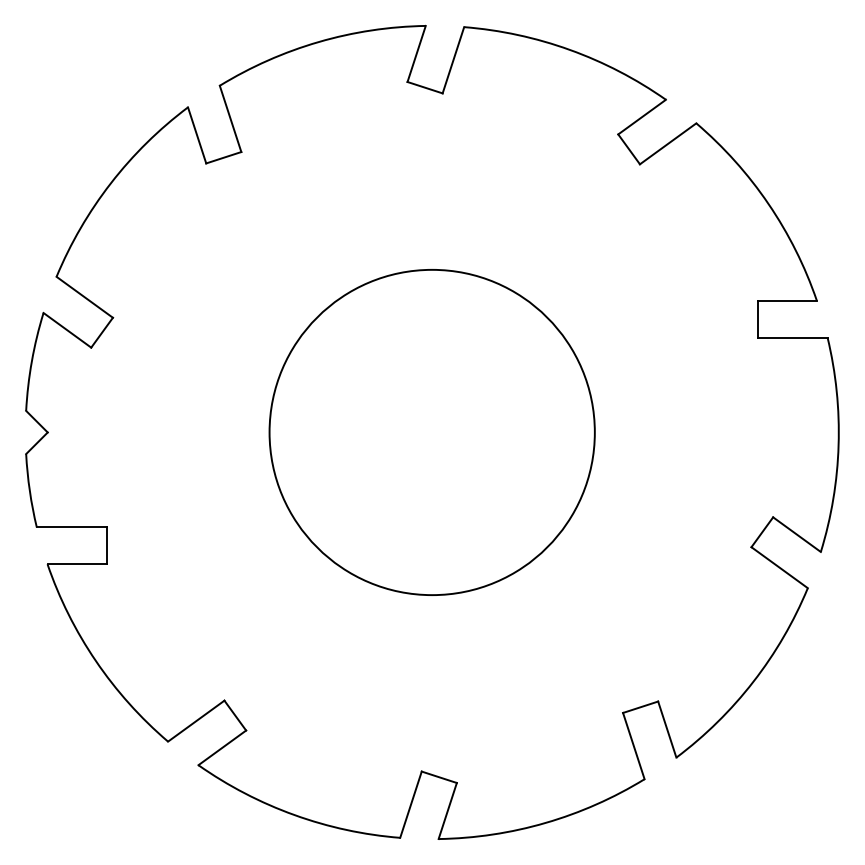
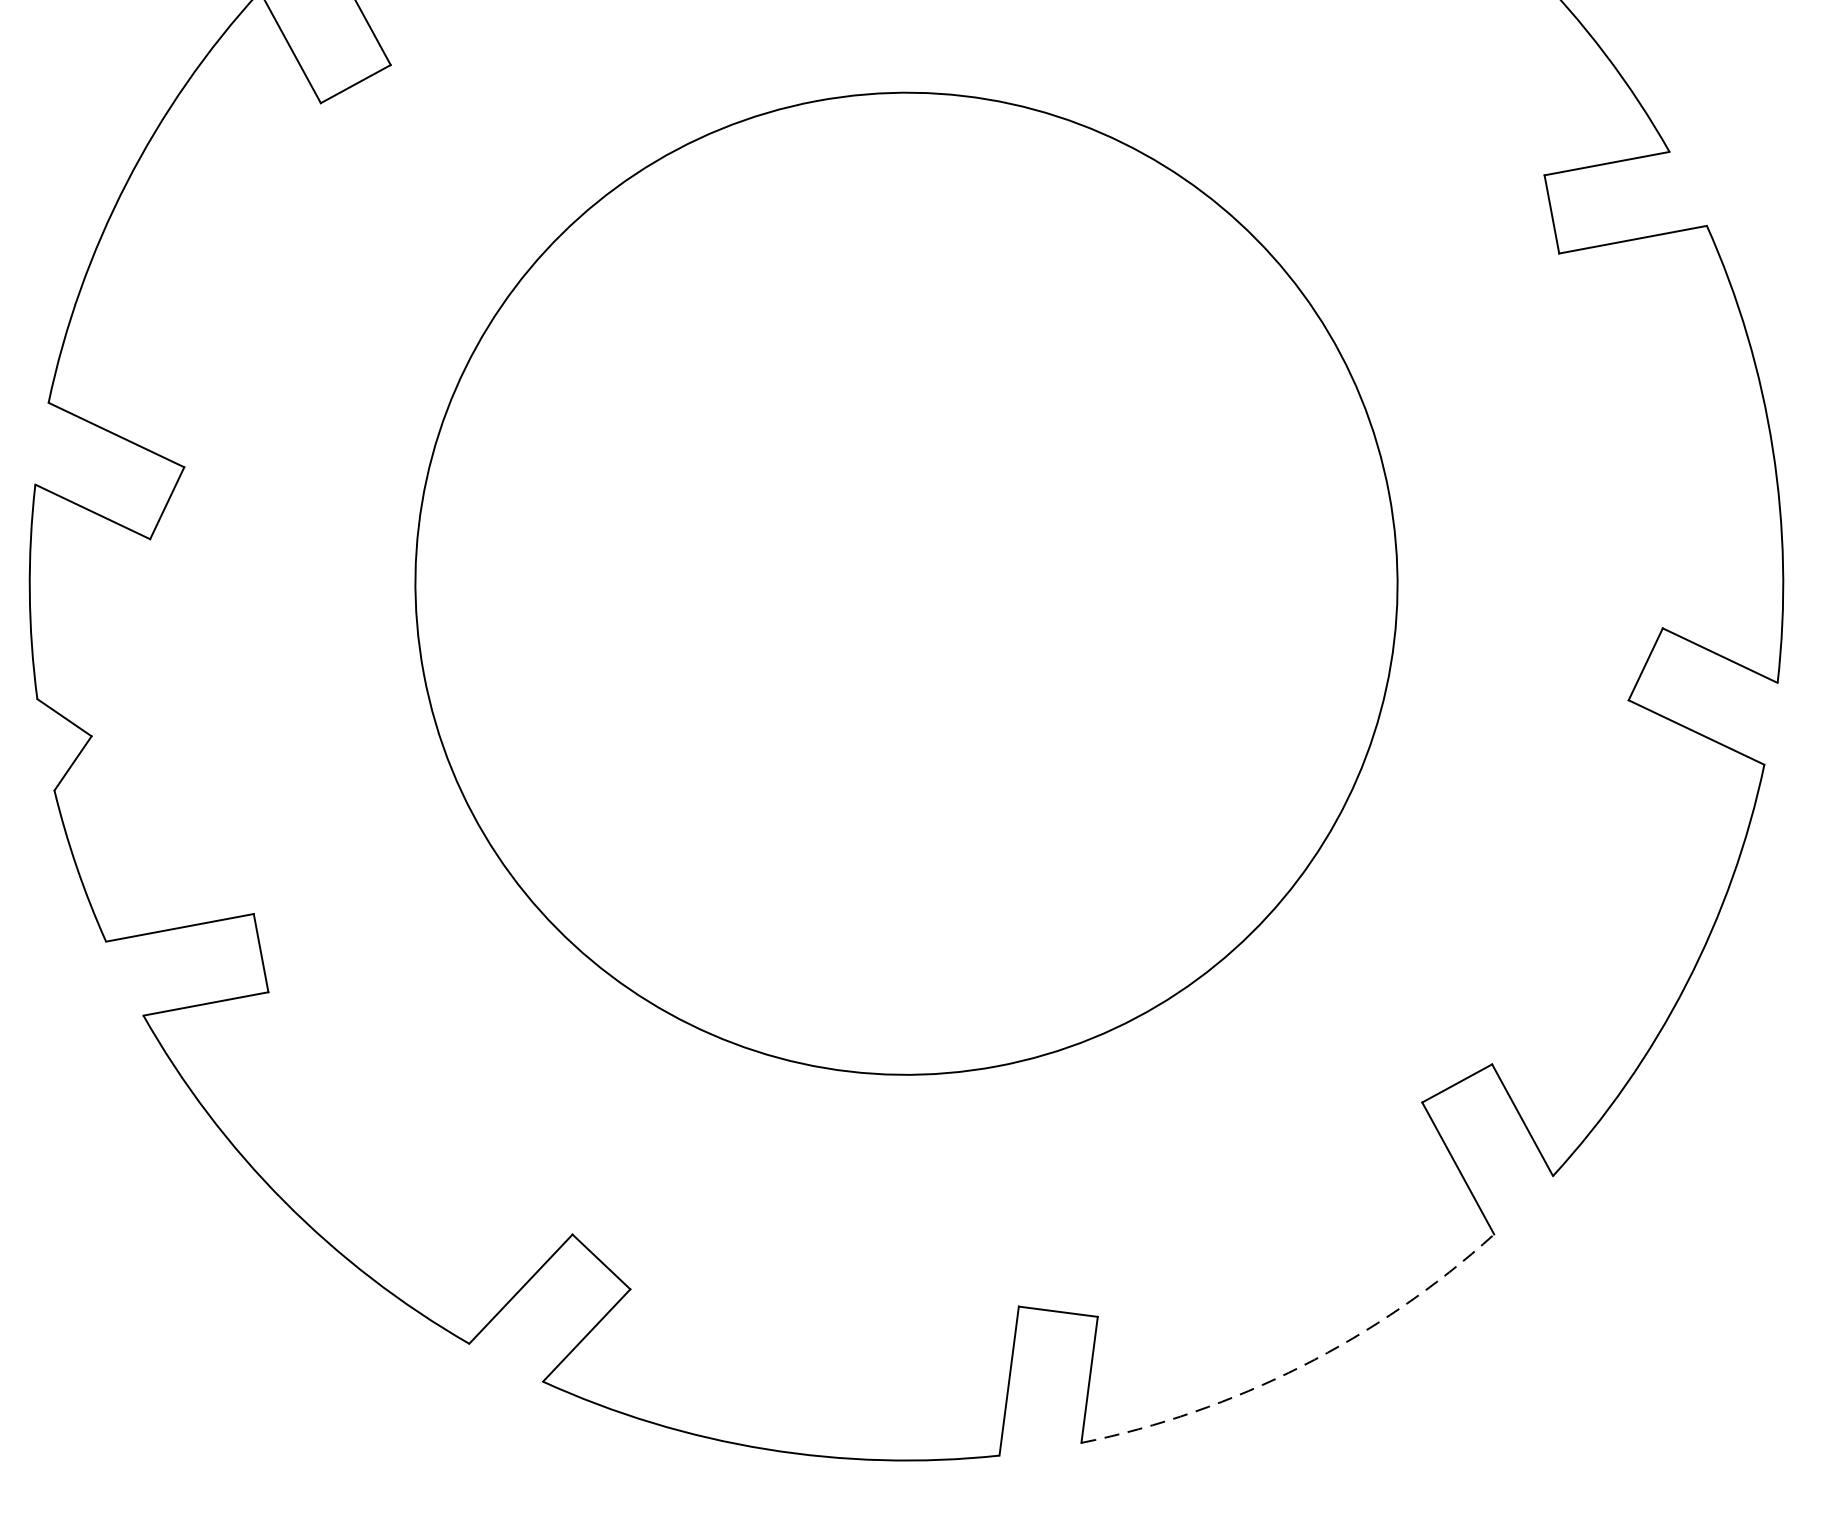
circle: (431, 432) -> (905, 584), size x1.4
arc: (545, 822) -> (1301, 1365), solid -> dashed

